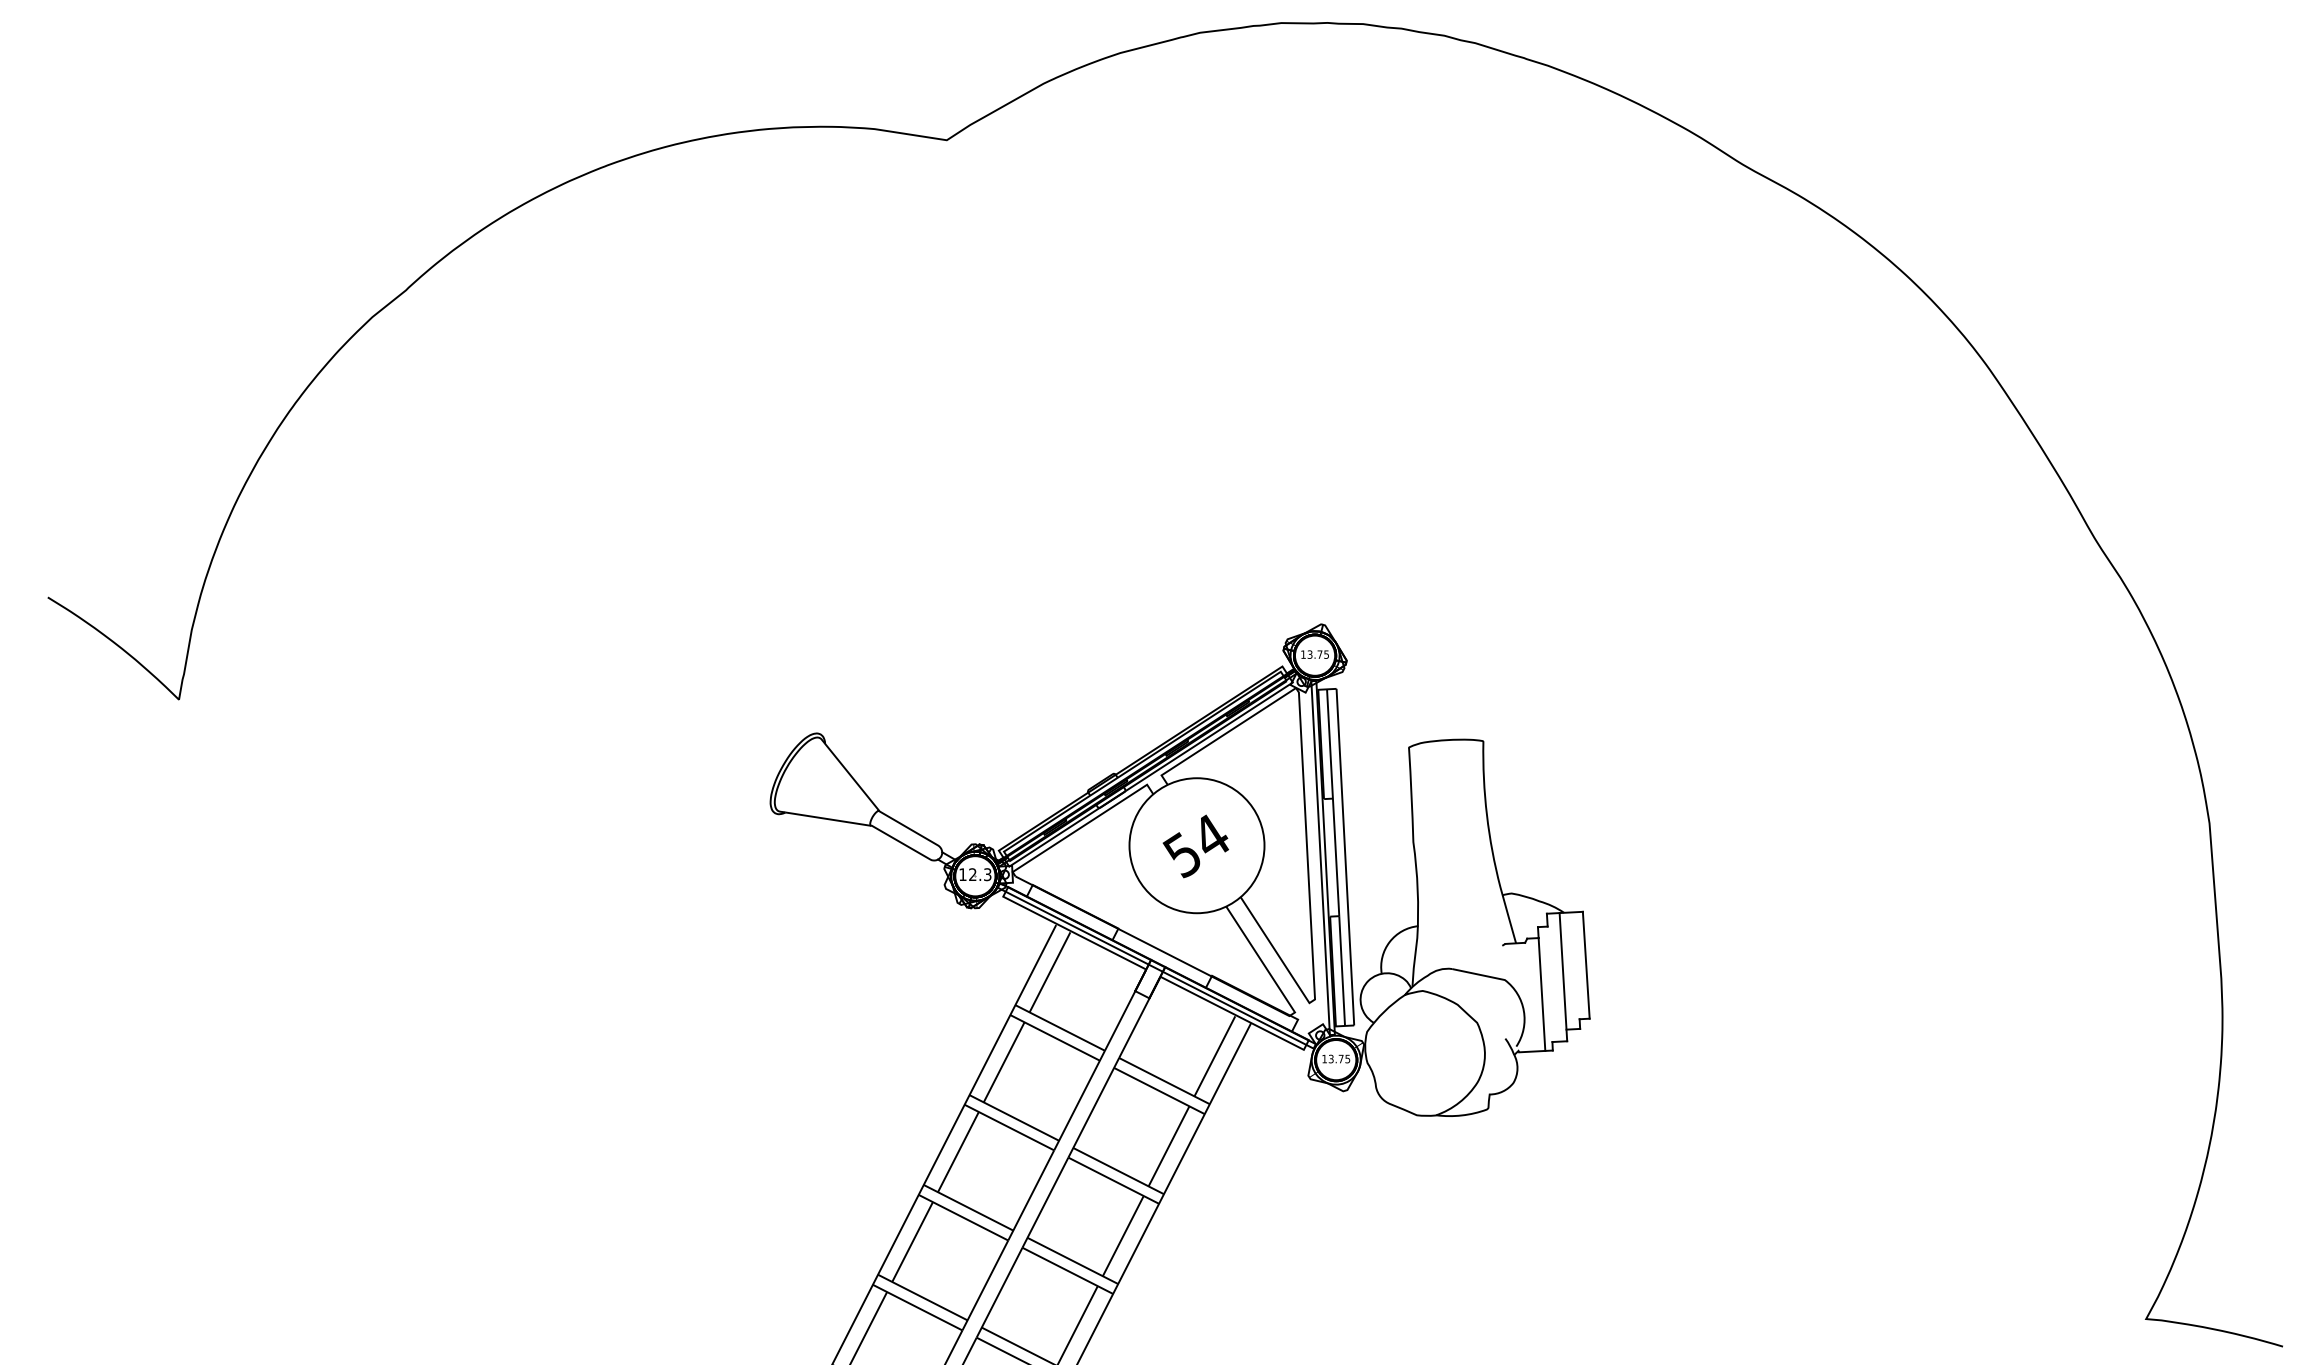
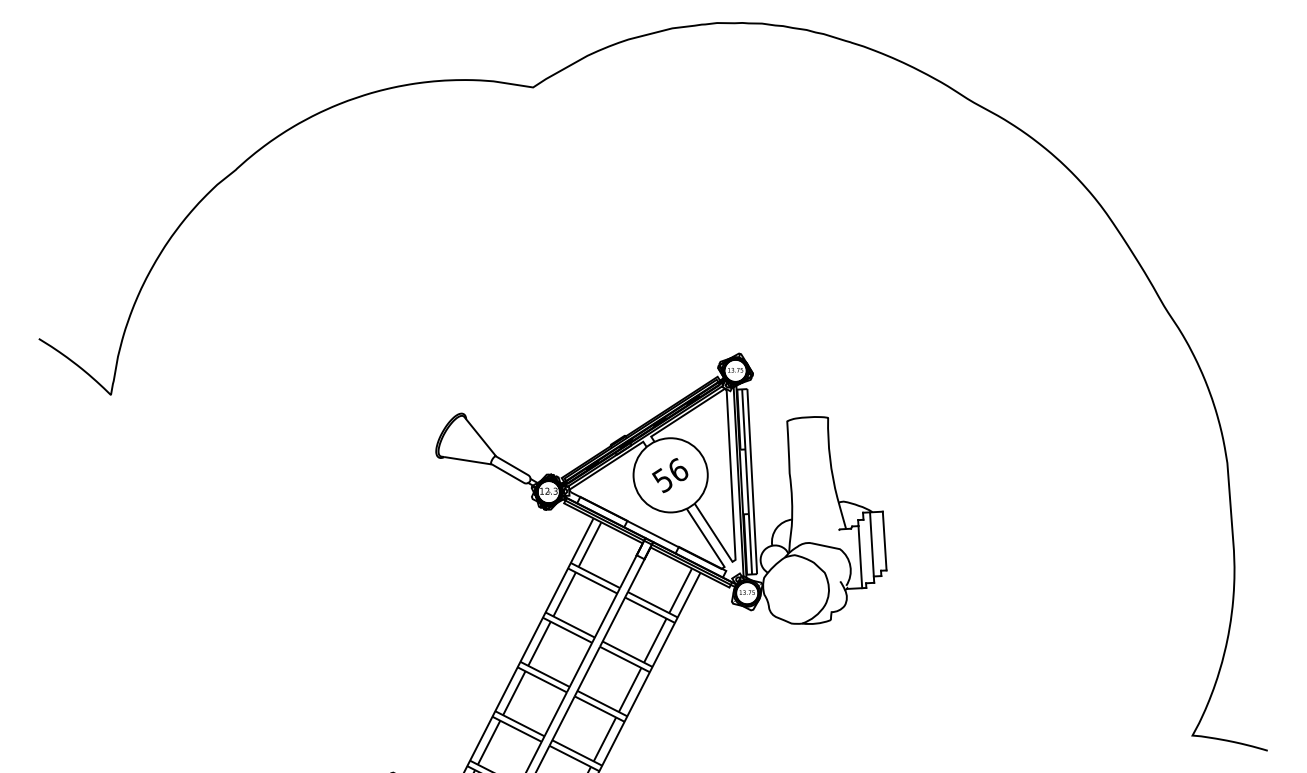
text: (1211, 835) -> (678, 469), 54 -> 56

